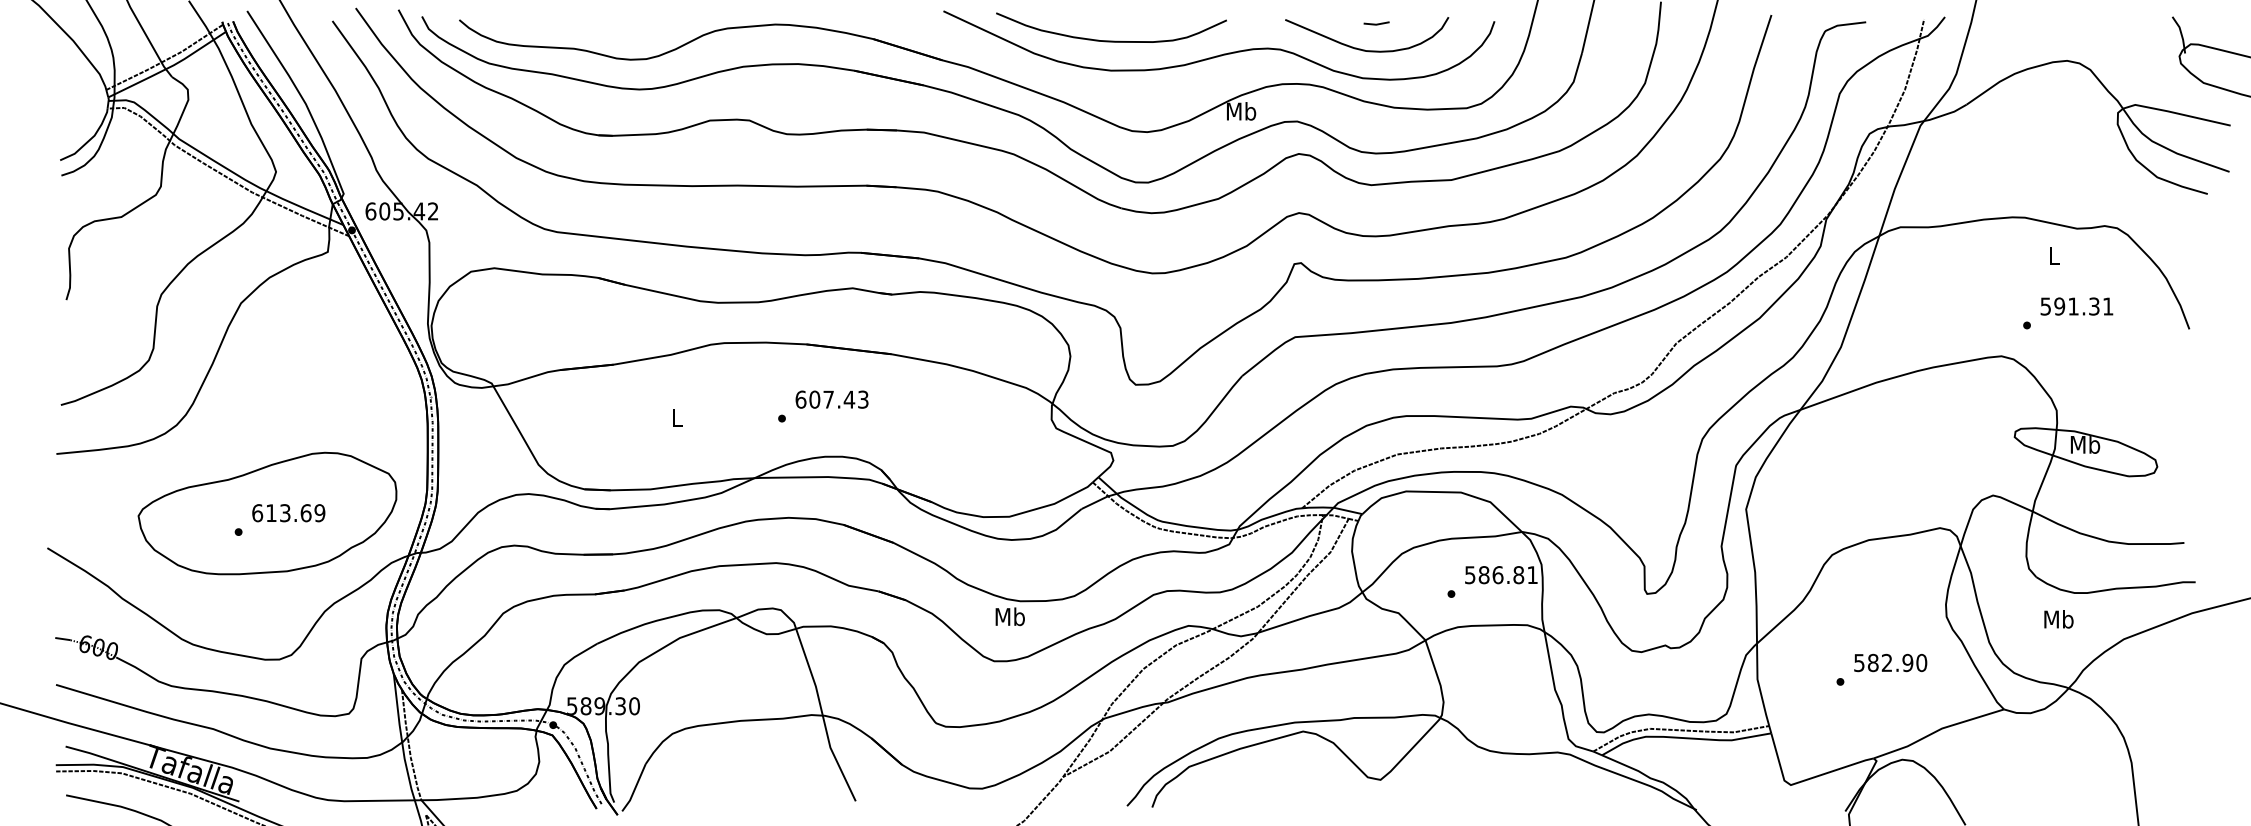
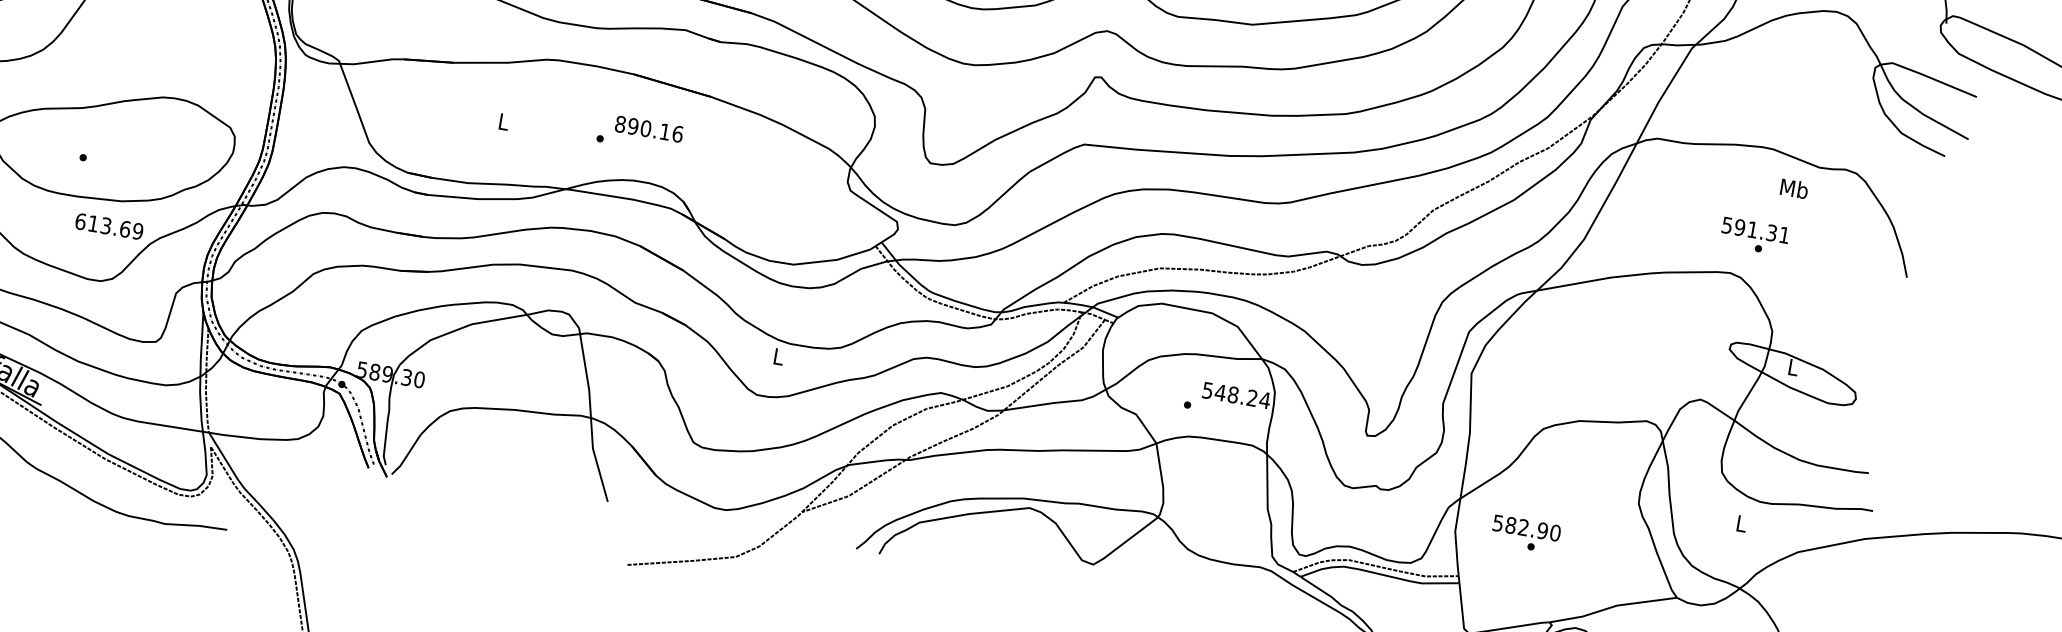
text: (2053, 255) -> (1793, 188), L -> Mb
text: (2076, 306) -> (1755, 230), moved
text: (831, 399) -> (648, 128), 607.43 -> 890.16
text: (2085, 444) -> (1793, 367), Mb -> L
text: (288, 513) -> (109, 226), moved
text: (1508, 575) -> (1242, 396), 586.81 -> 548.24
text: (1009, 616) -> (778, 356), Mb -> L
text: (2058, 619) -> (1741, 523), Mb -> L
text: (1890, 662) -> (1526, 527), moved

